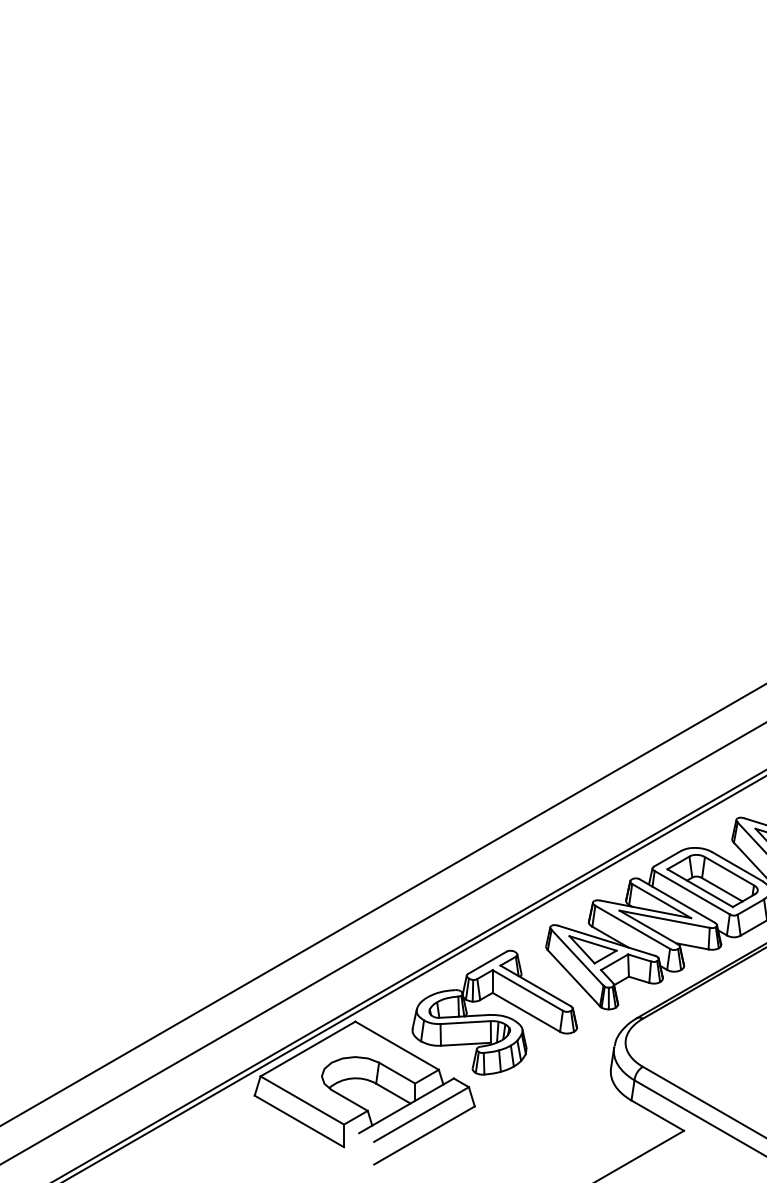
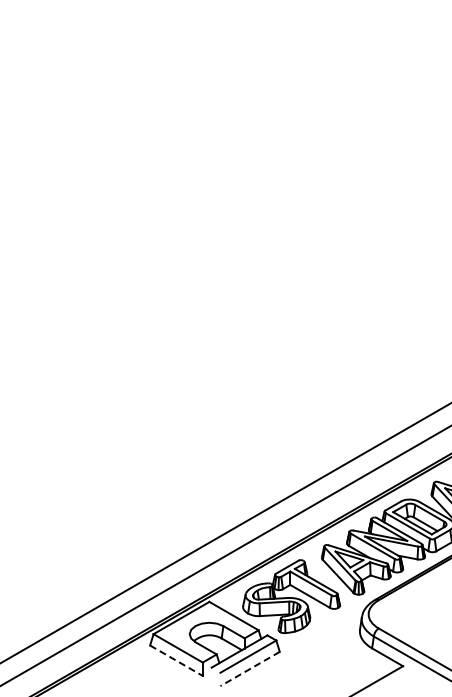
line: (299, 1121) -> (176, 660), solid -> dashed
line: (423, 1136) -> (249, 669), solid -> dashed

